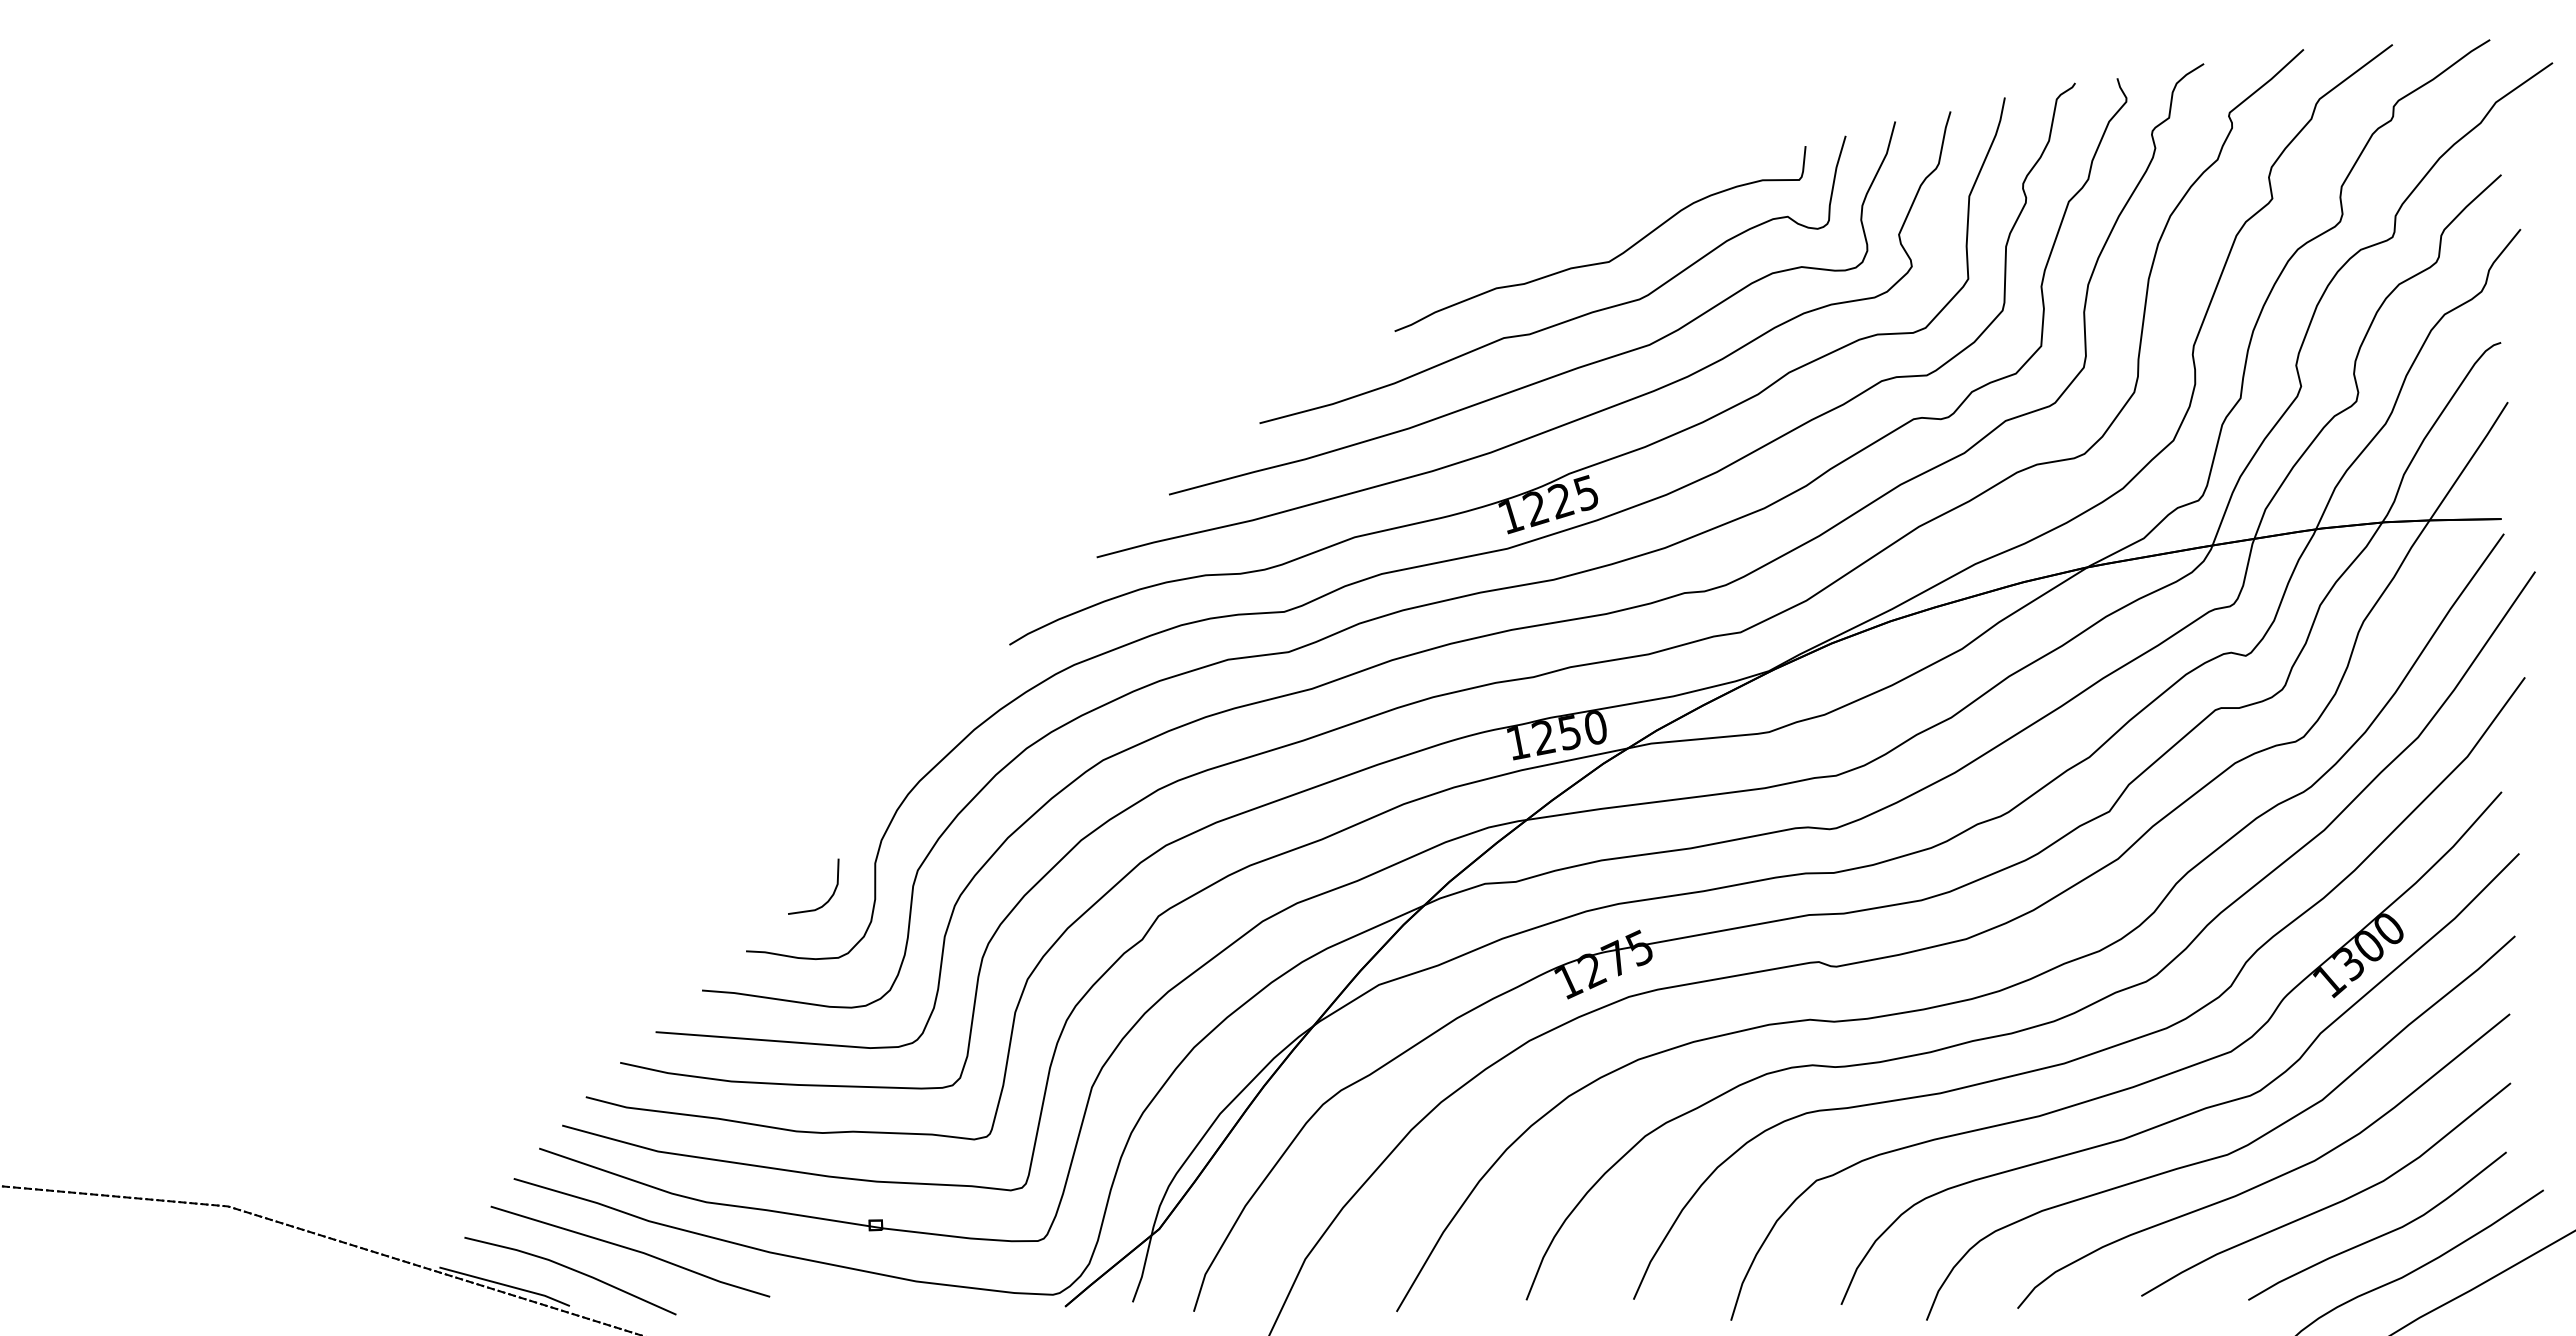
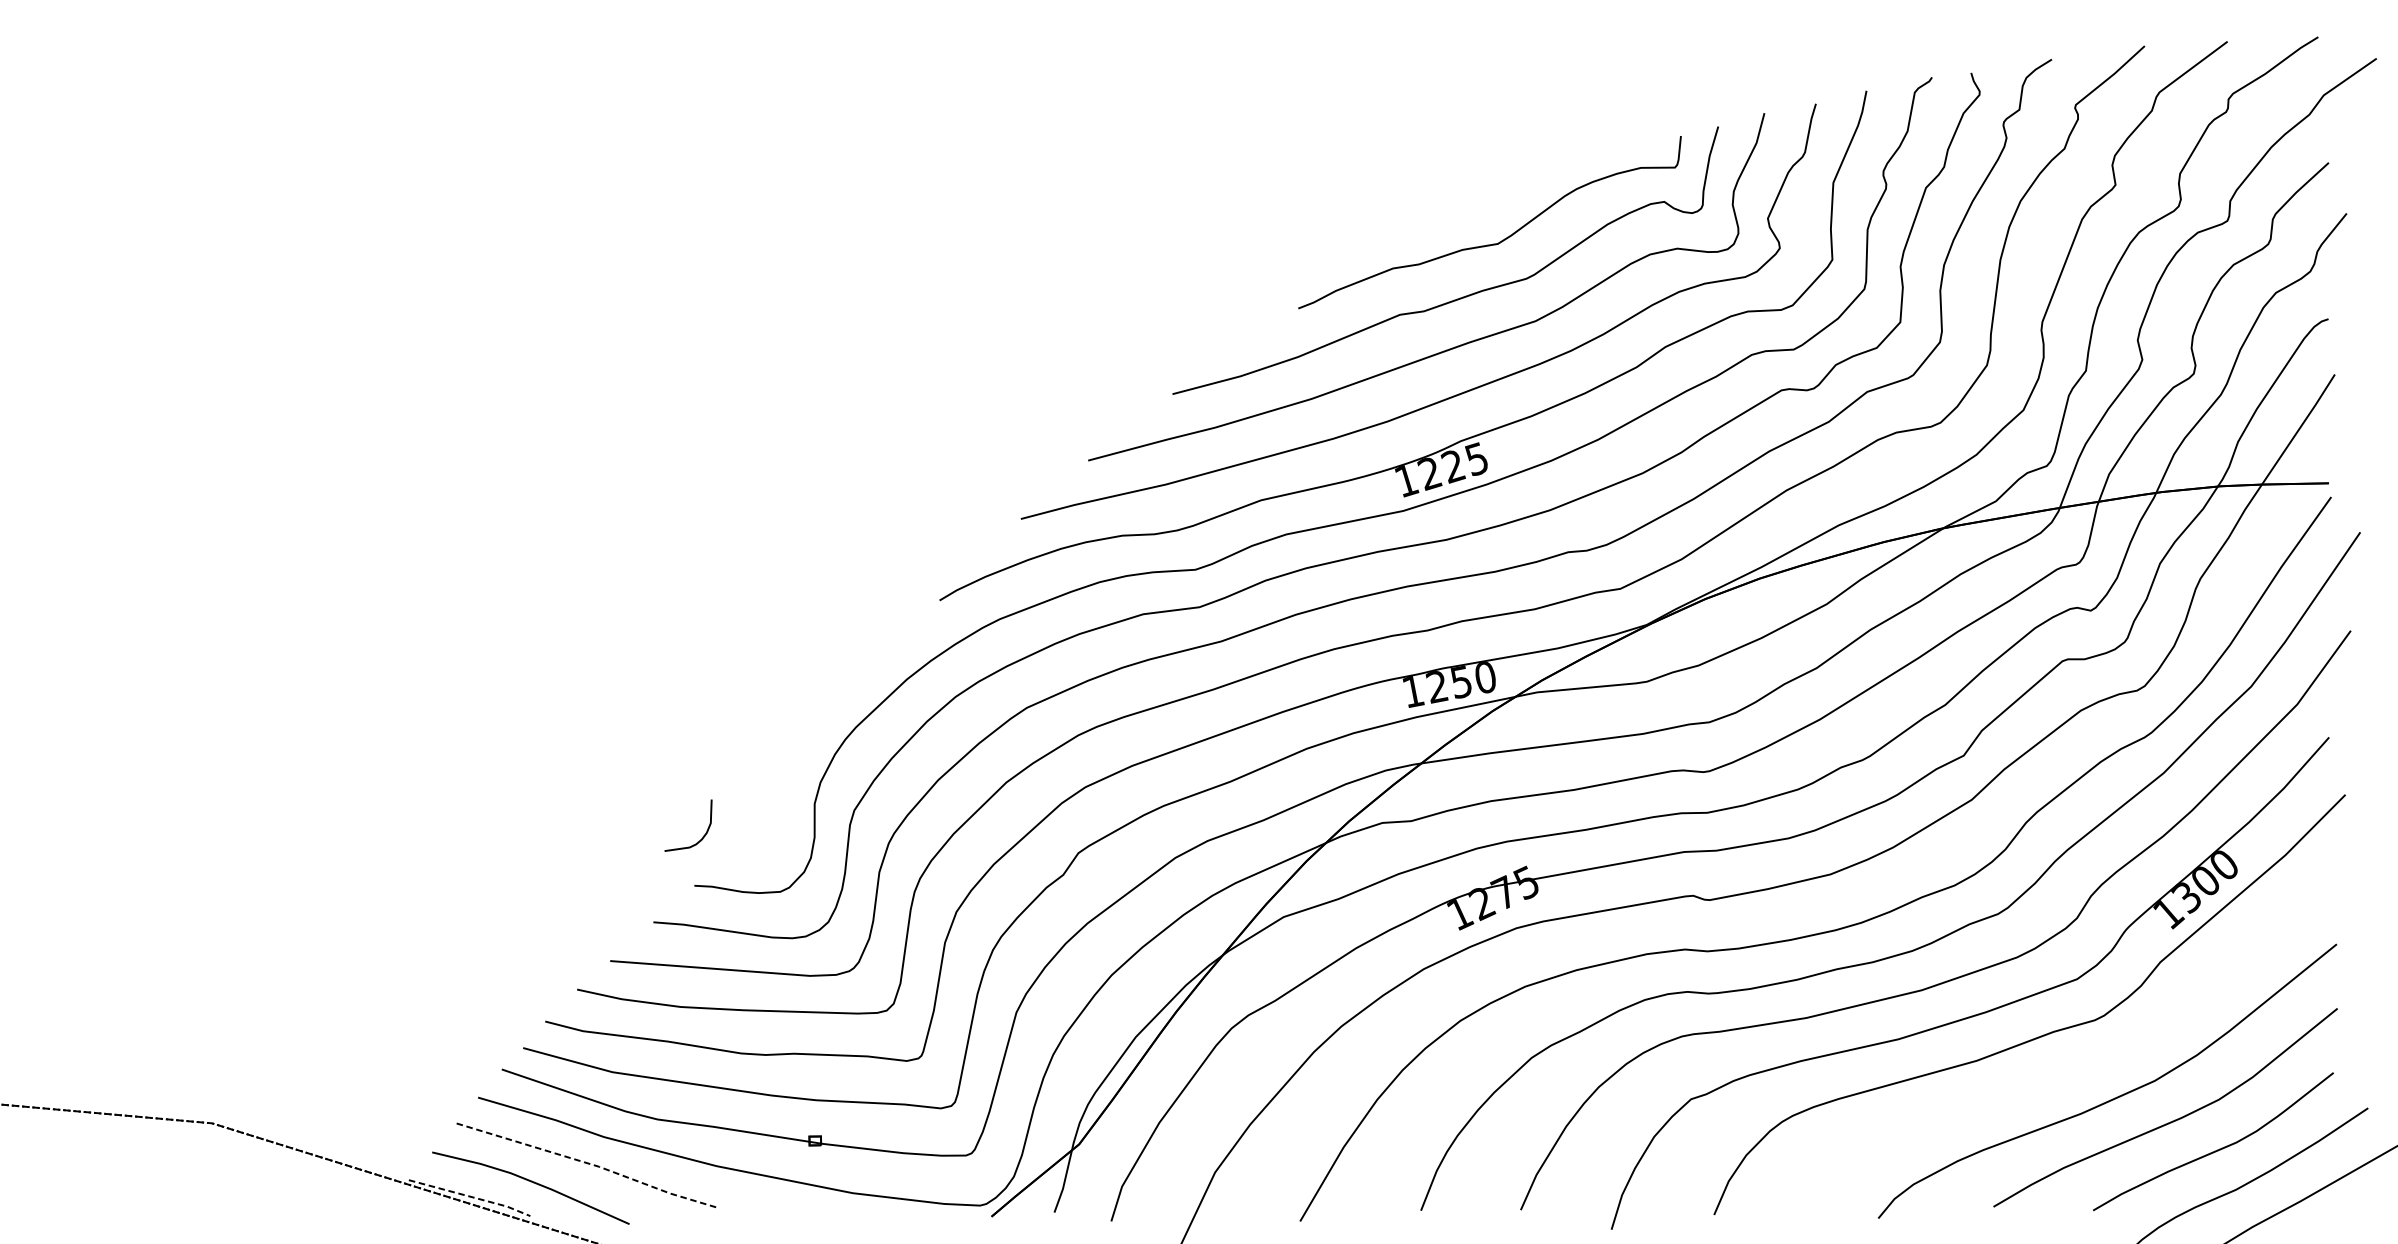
curve: (830, 896) -> (704, 834), moved
curve: (2231, 1151) -> (2077, 1072), removed
line: (633, 1249) -> (589, 1163), solid -> dashed
line: (506, 1285) -> (471, 1196), solid -> dashed

